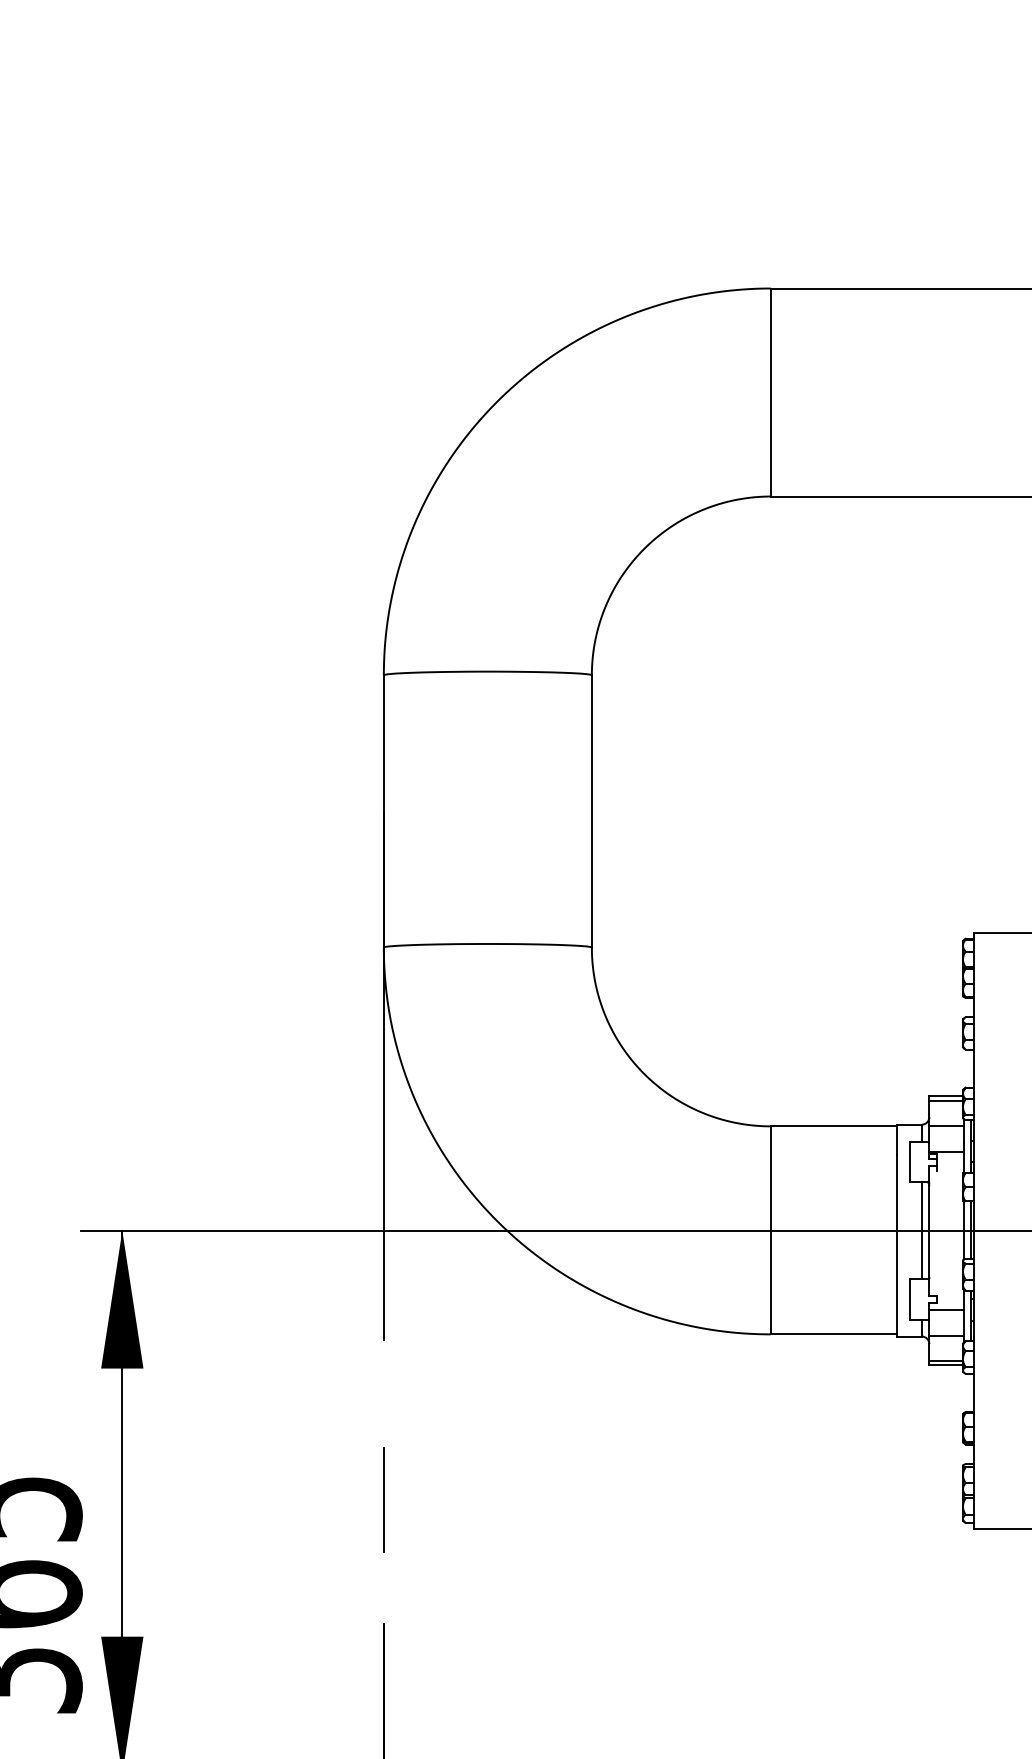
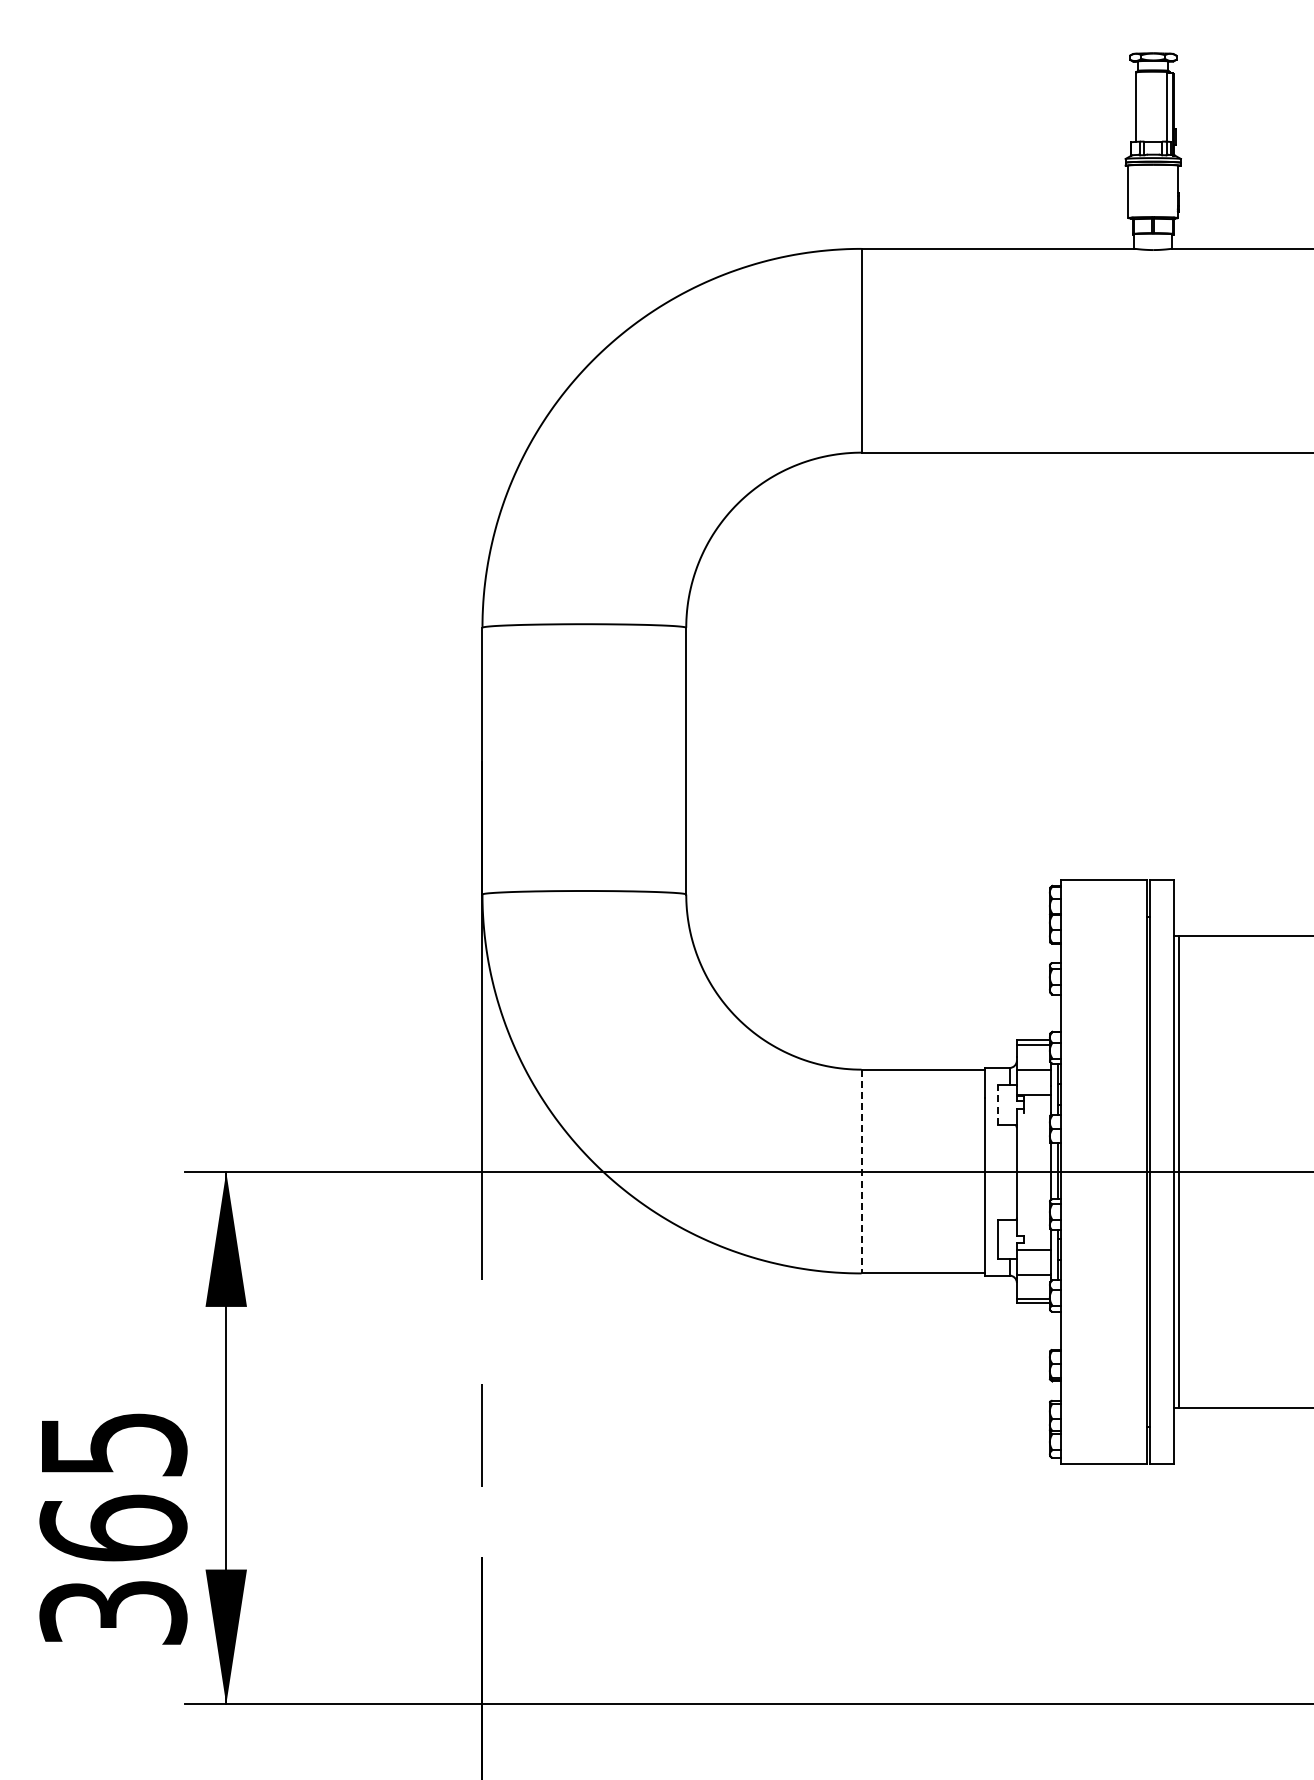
line: (909, 1161) -> (997, 1104), solid -> dashed
line: (770, 1230) -> (861, 1171), solid -> dashed
line: (921, 1230) -> (1009, 1171), removed

